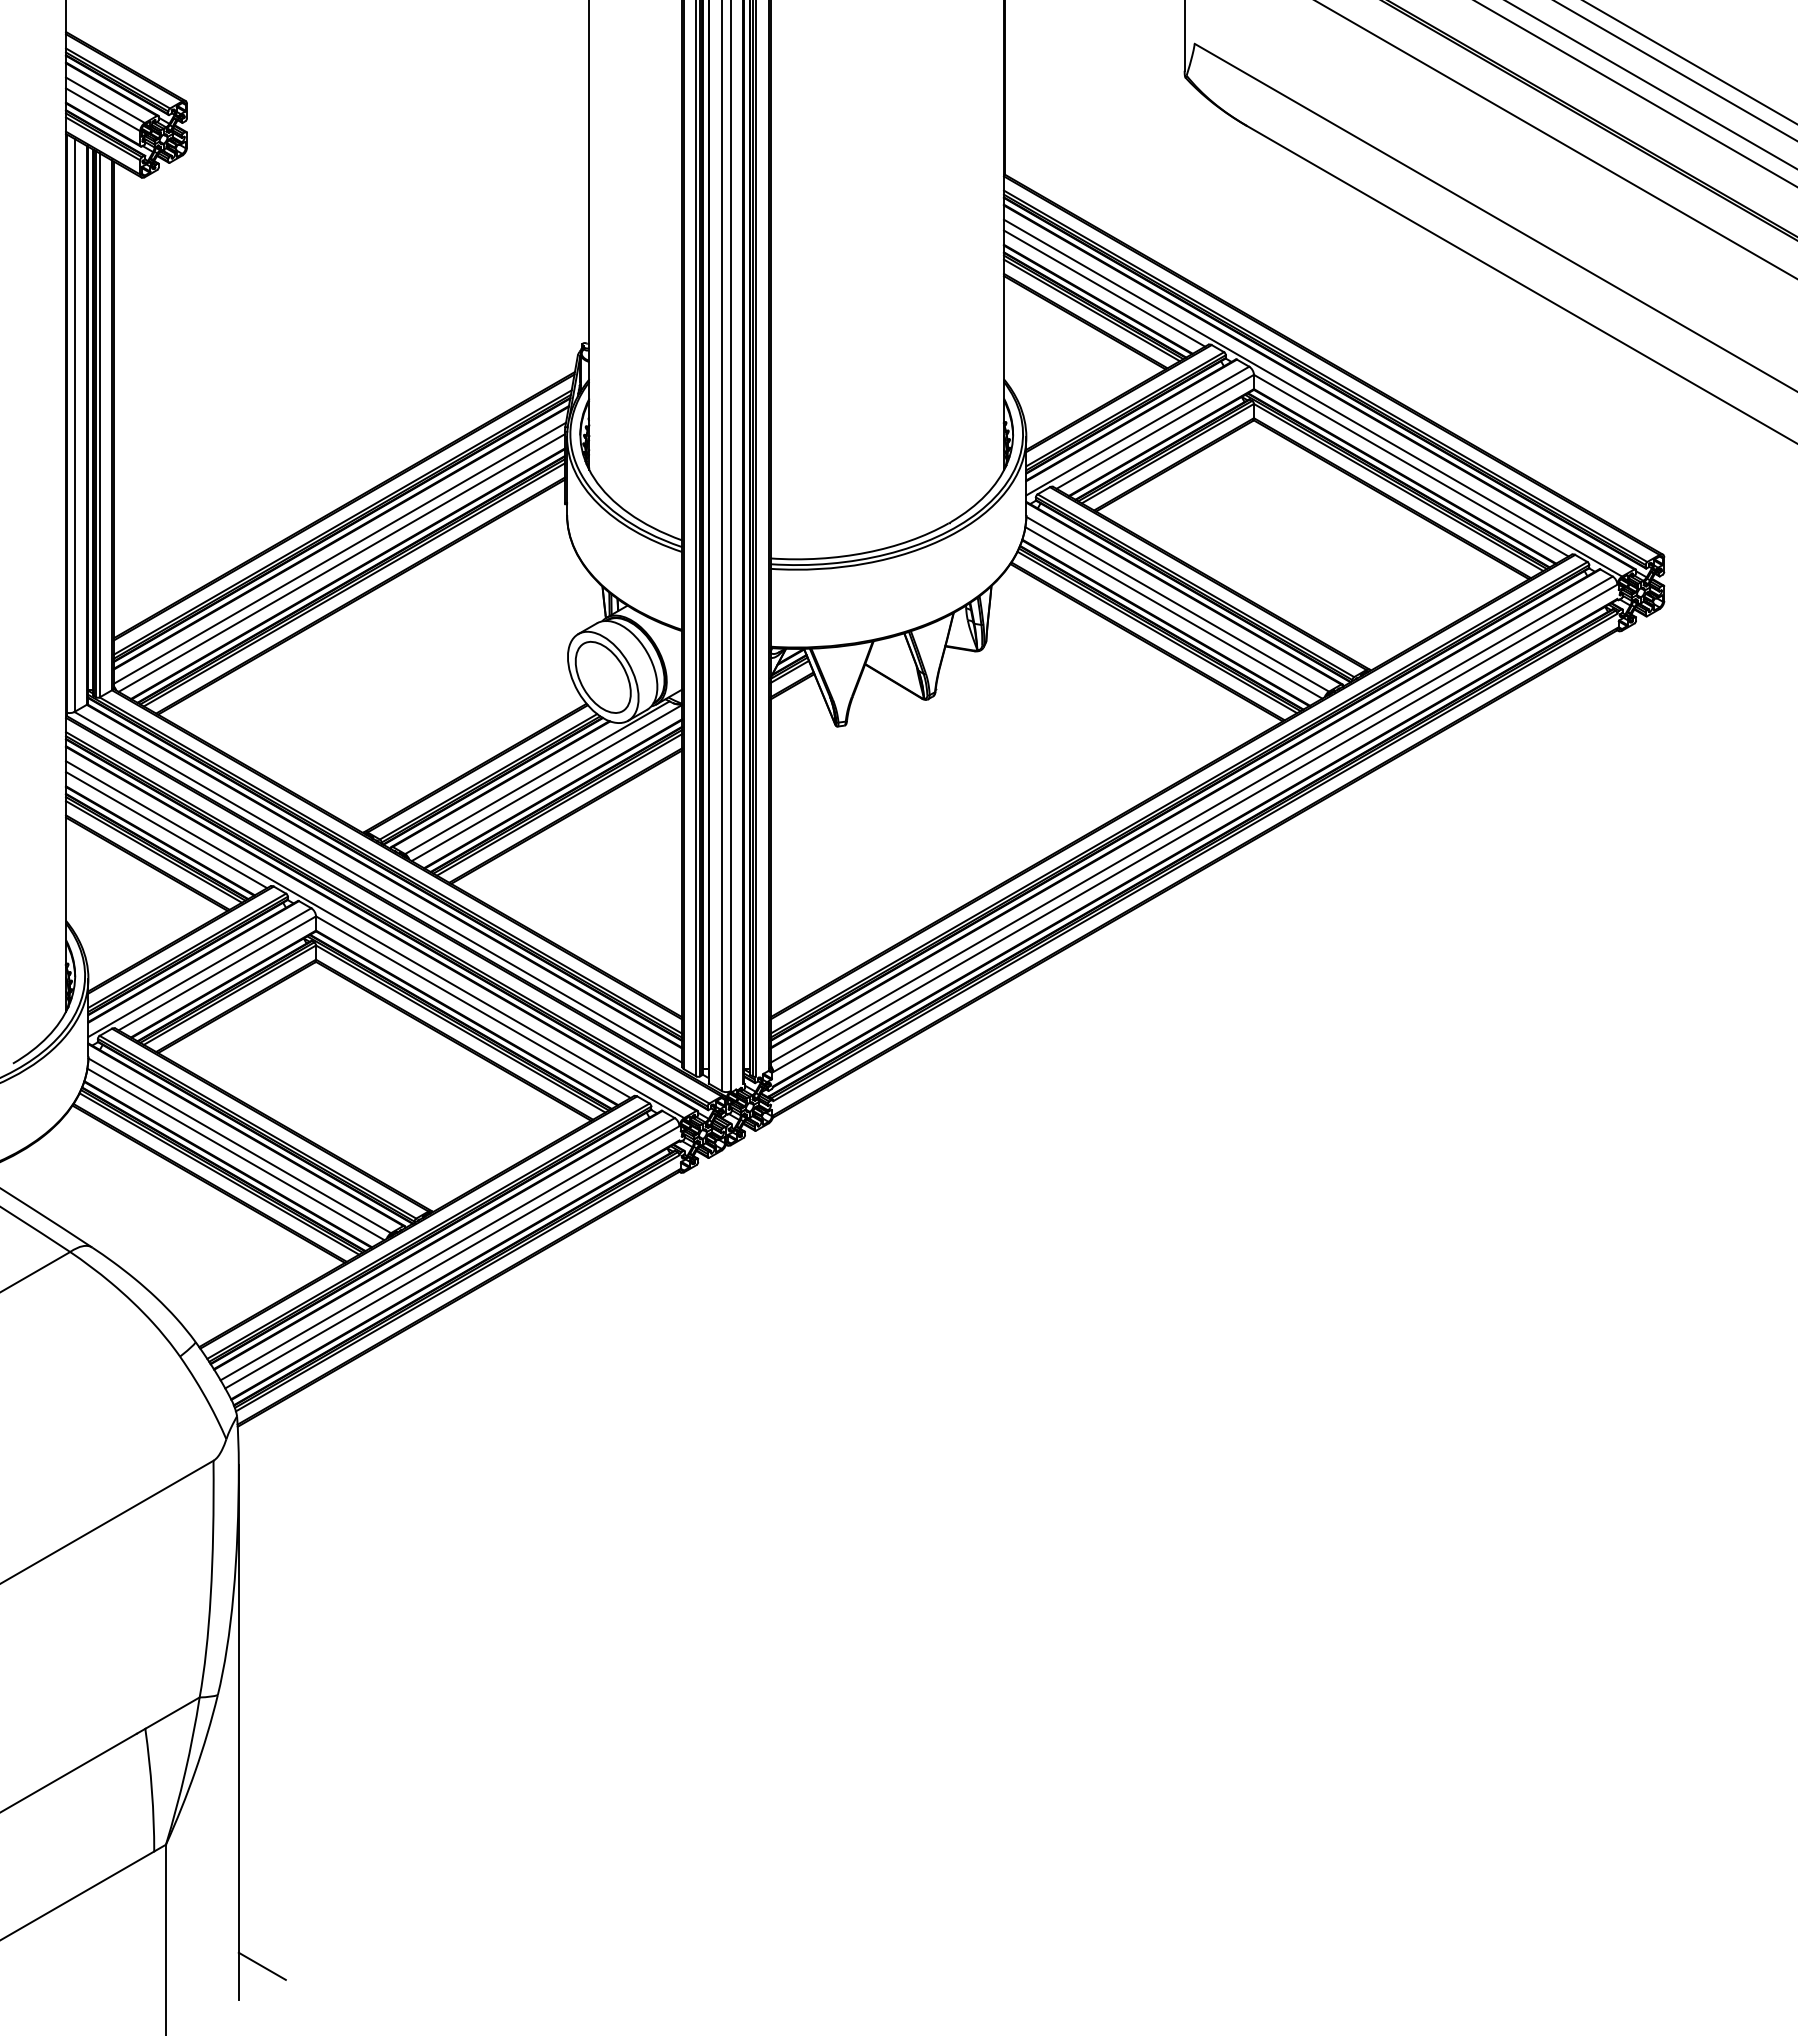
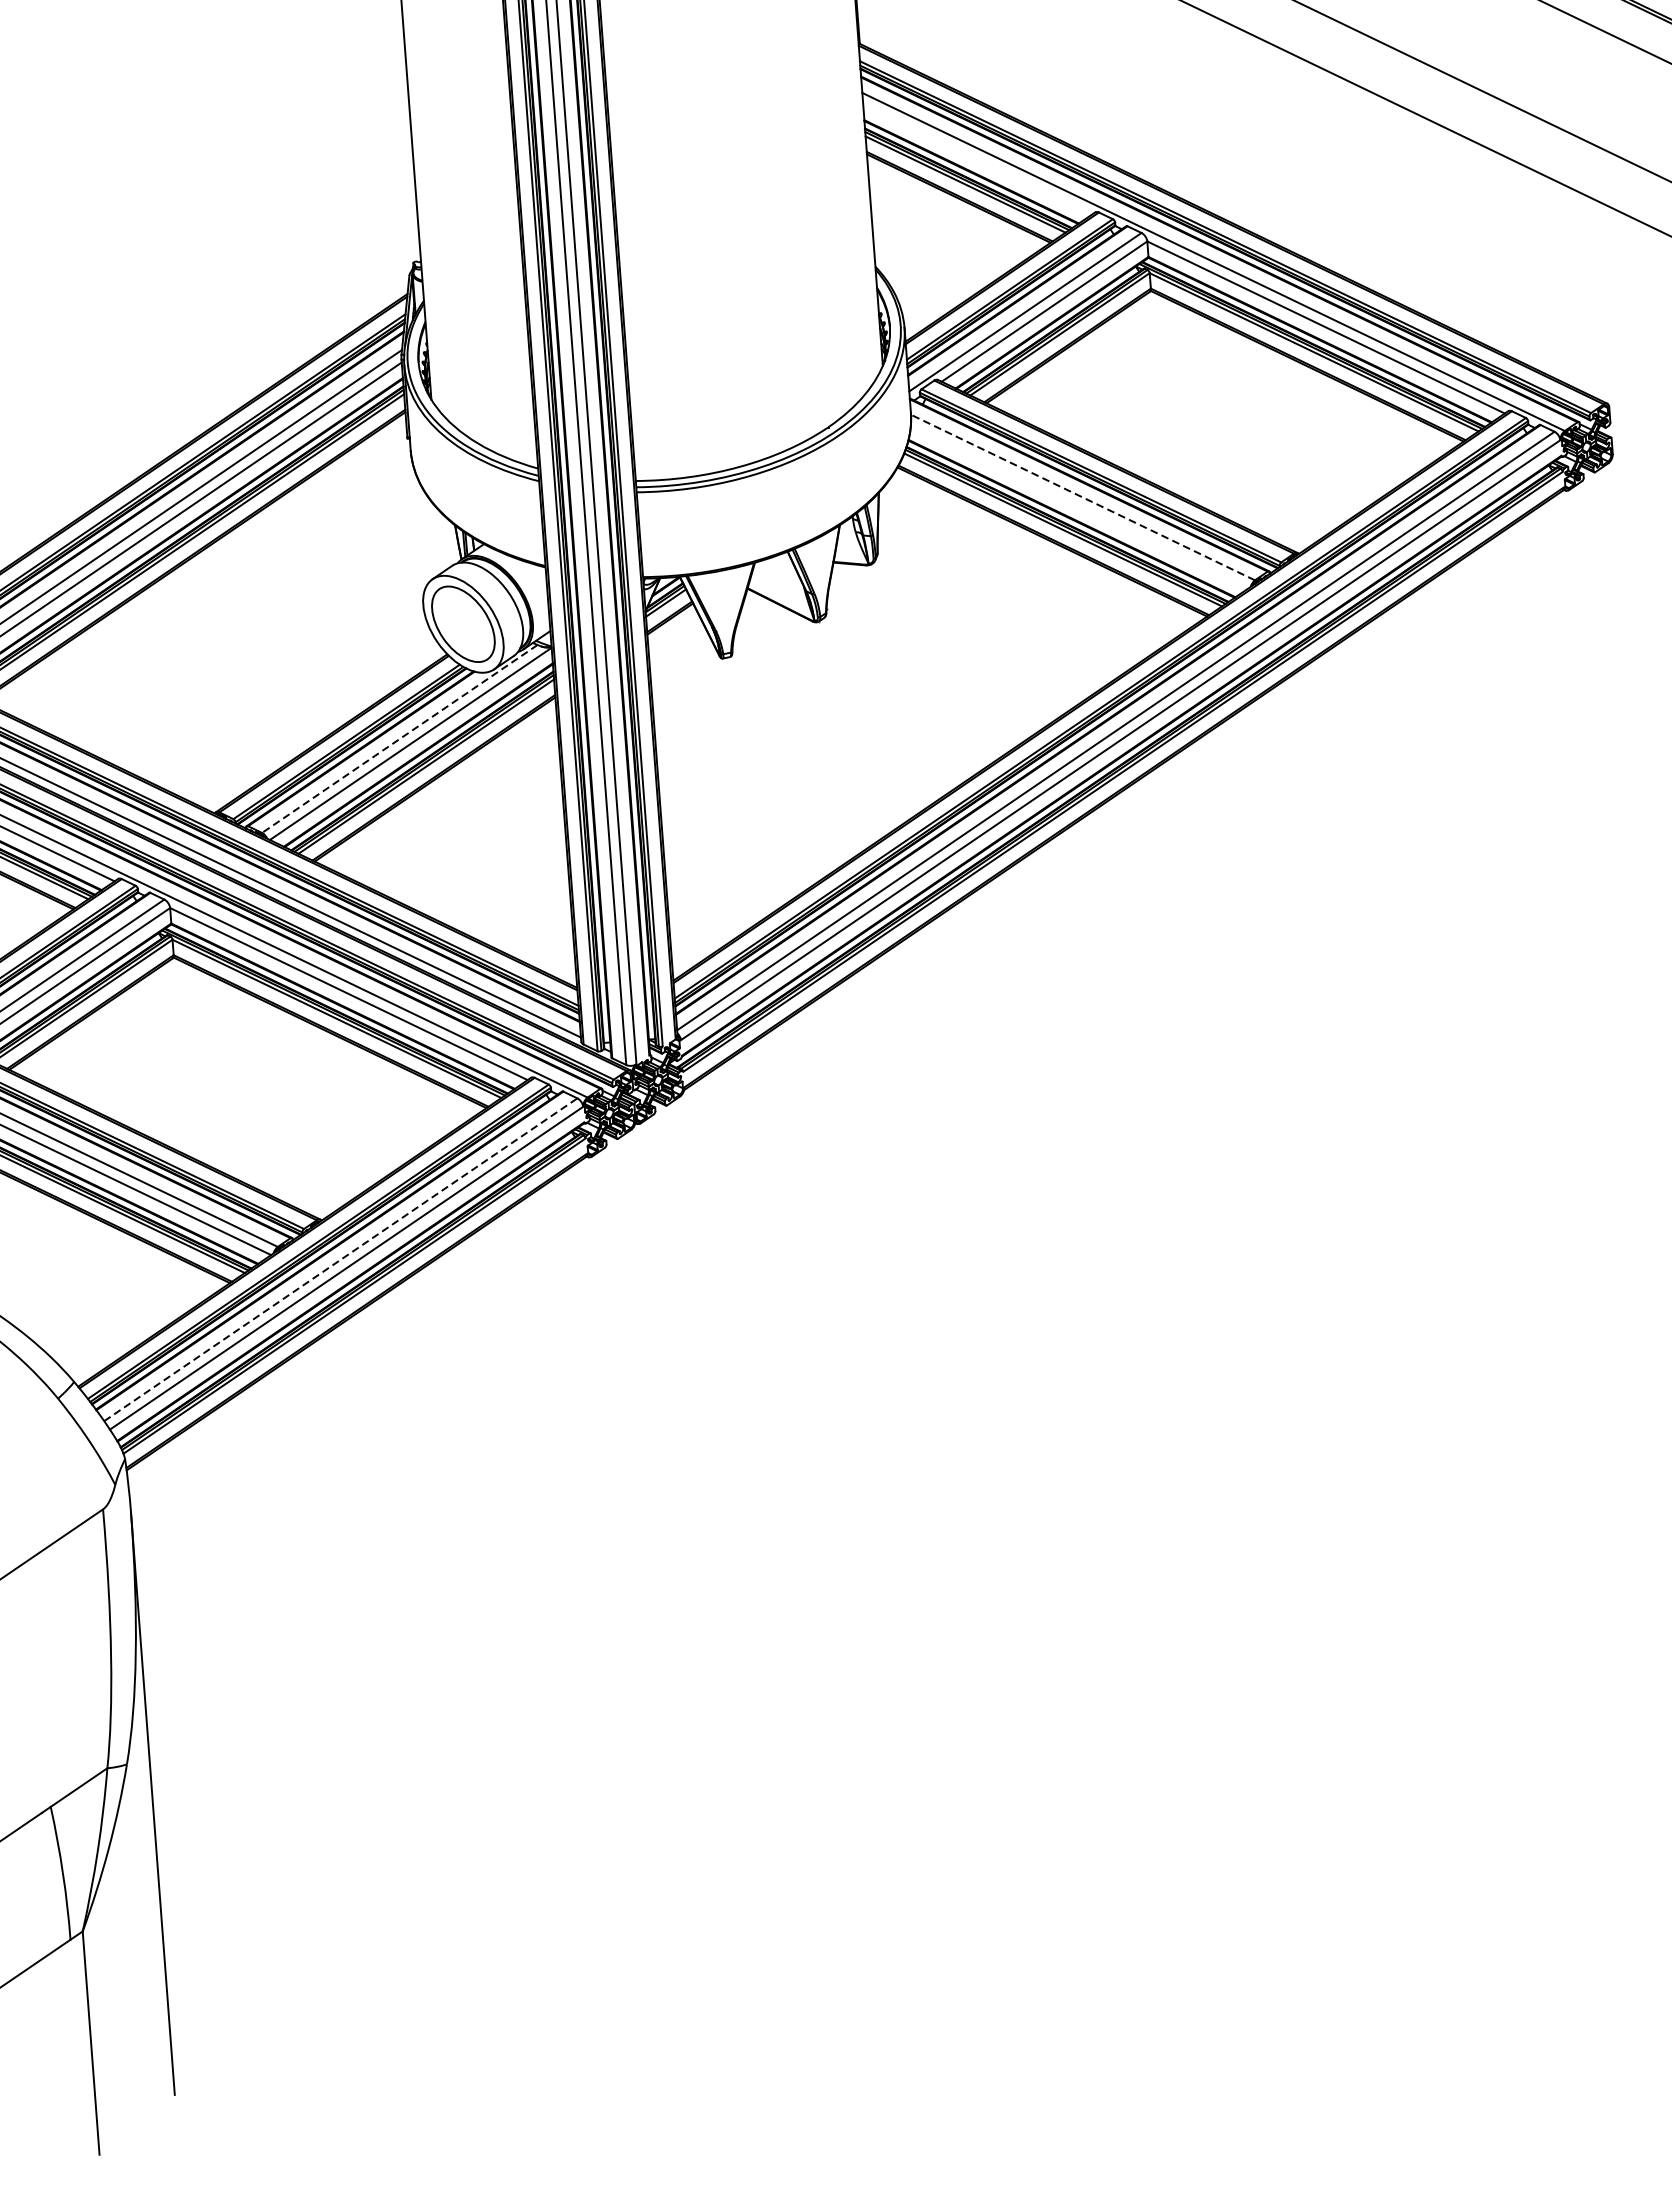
line: (1104, 288) -> (977, 159), removed
line: (1177, 604) -> (1082, 497), solid -> dashed
line: (1173, 612) -> (1079, 506), removed
line: (537, 777) -> (399, 738), solid -> dashed
line: (448, 1248) -> (341, 1258), solid -> dashed
line: (261, 1965) -> (196, 2055), removed

